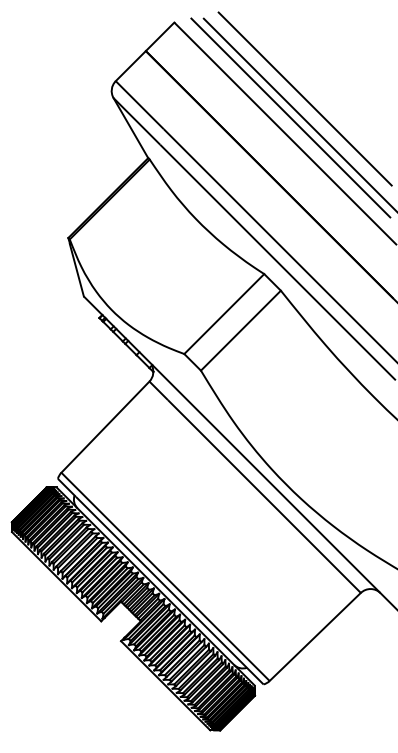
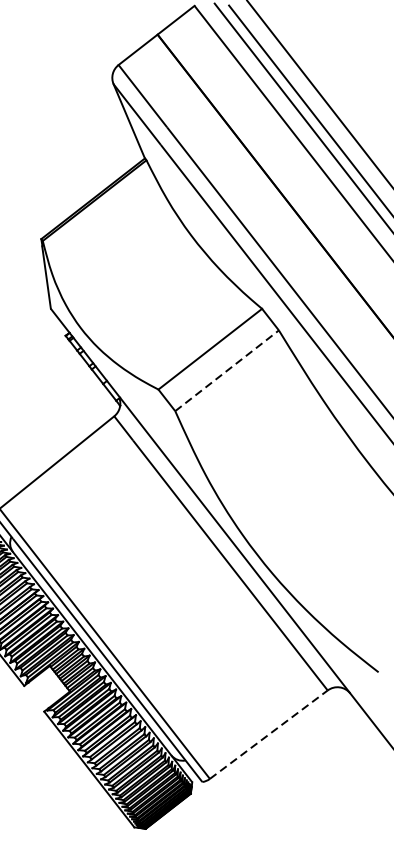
line: (240, 330) -> (226, 370), solid -> dashed
line: (315, 636) -> (269, 734), solid -> dashed

